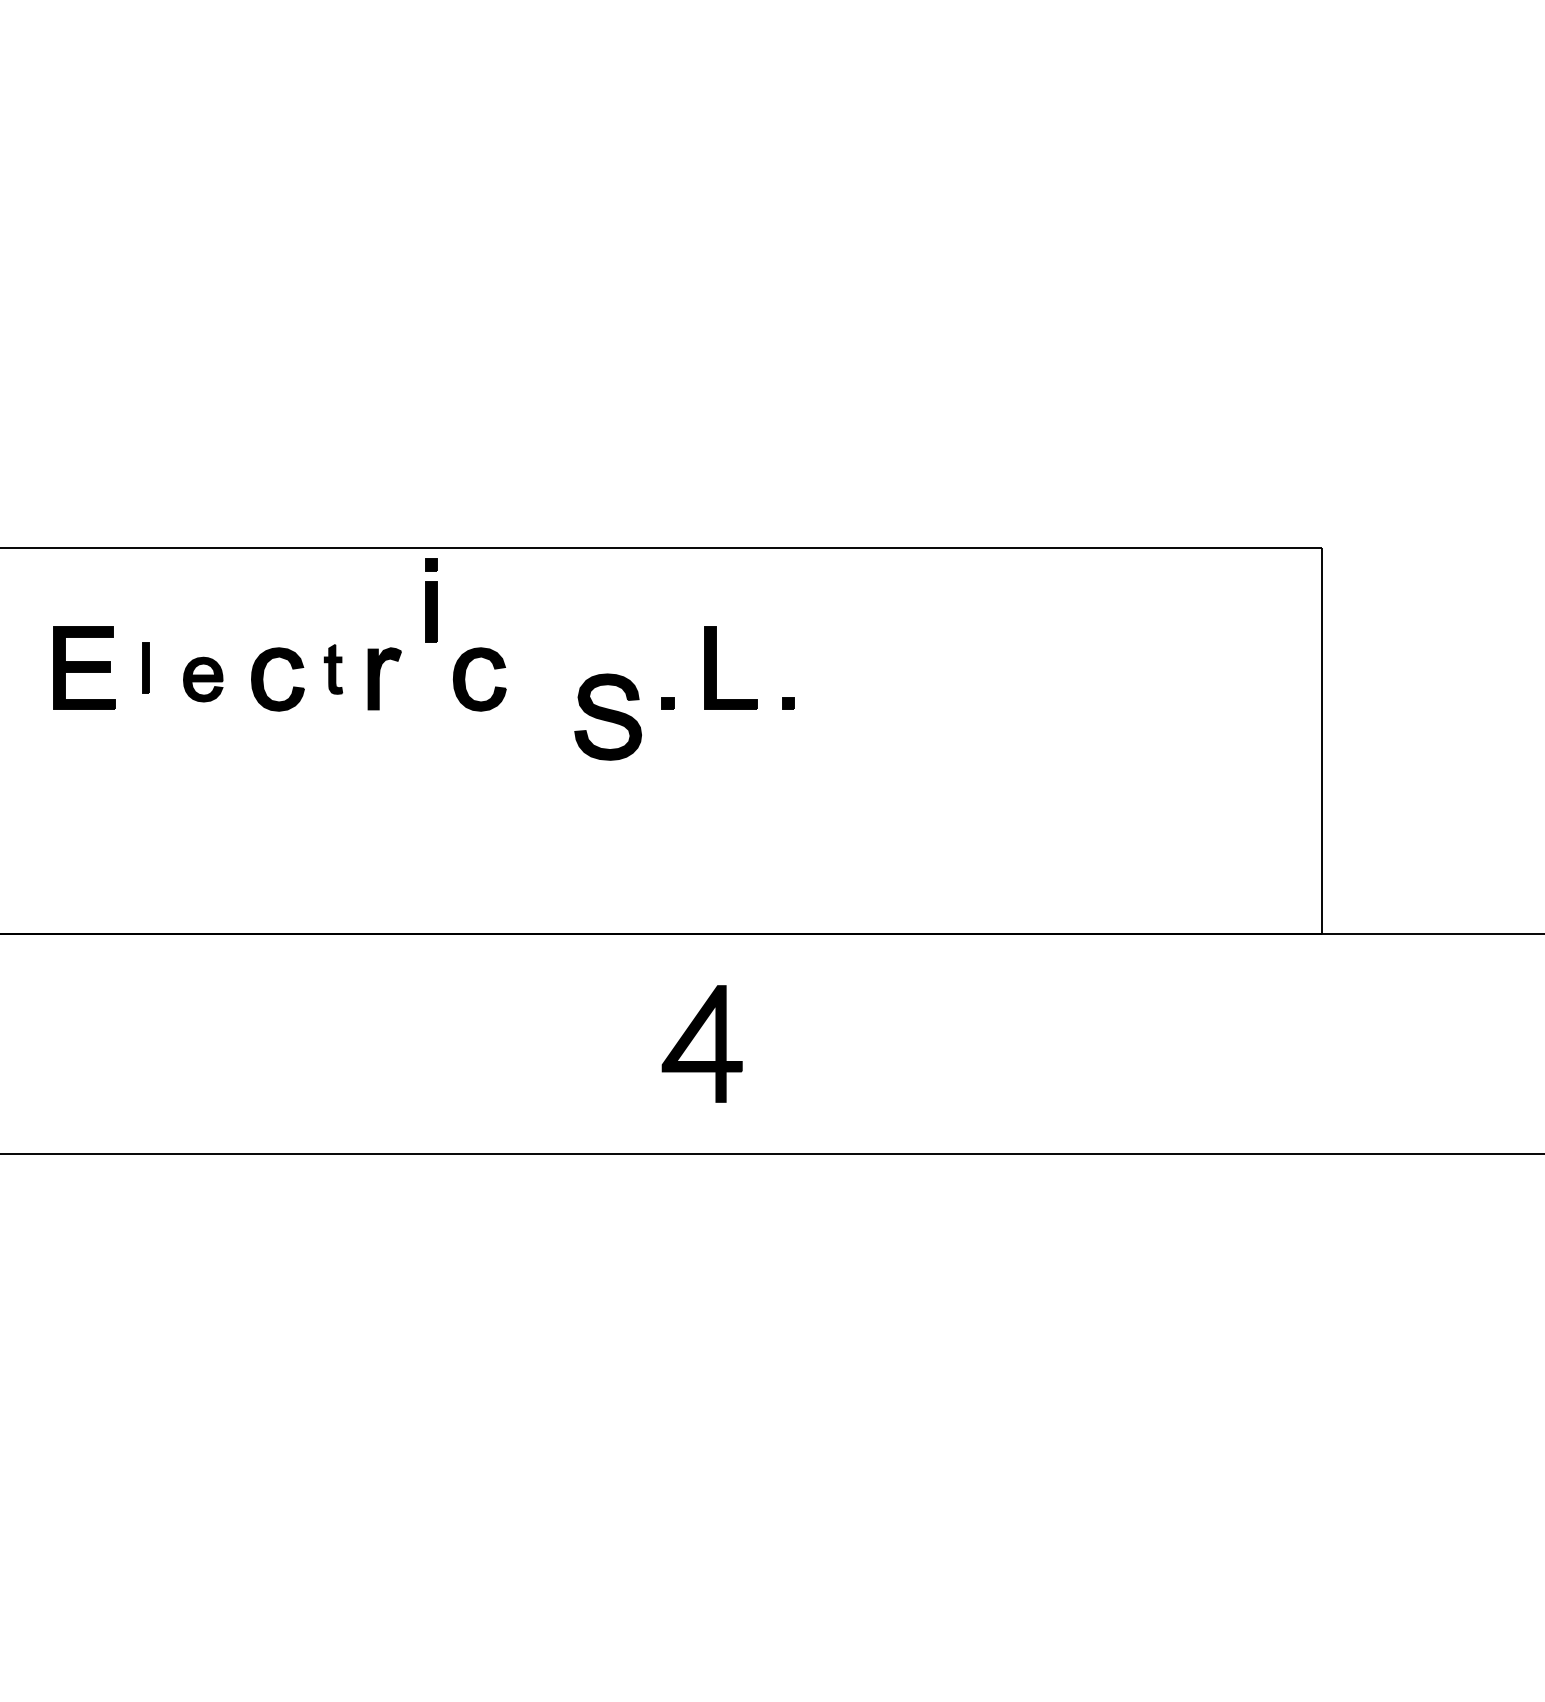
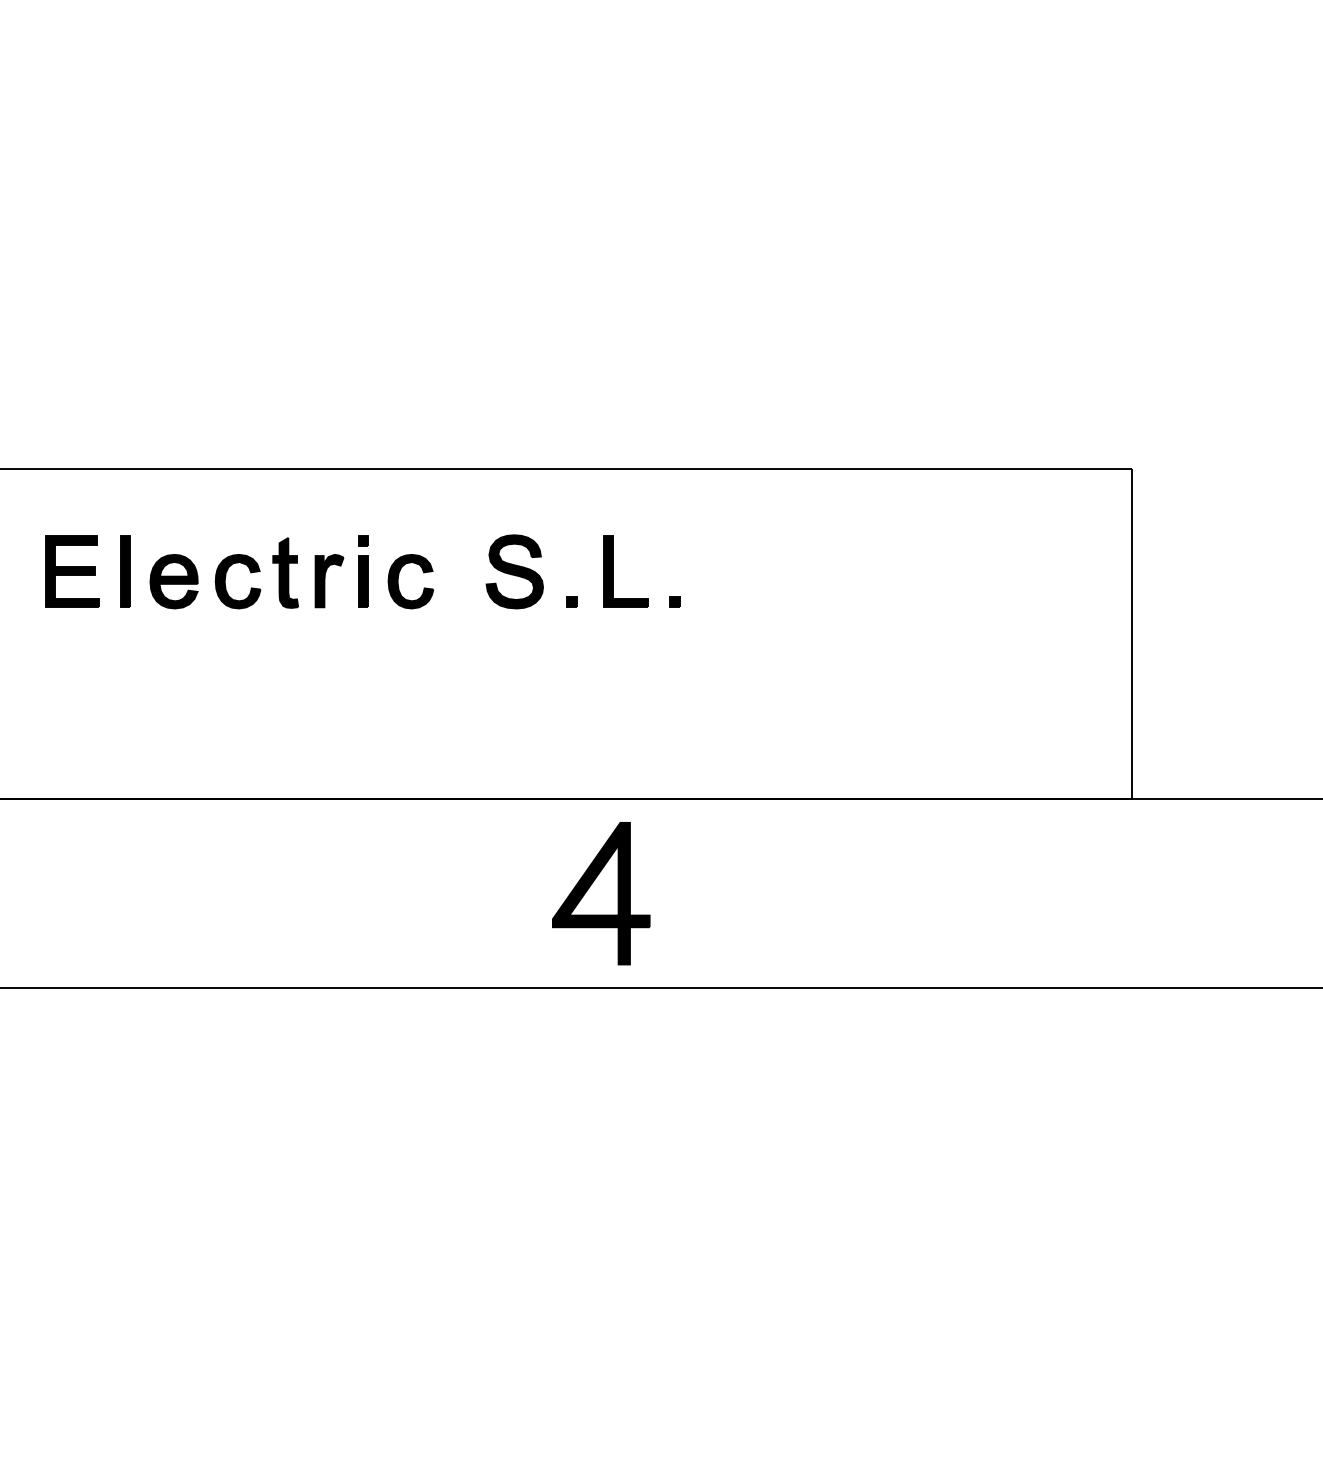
part: (431, 599) -> (363, 571), moved
part: (146, 667) -> (125, 571), size x1.67
part: (333, 668) -> (285, 572), size x1.67
part: (202, 679) -> (173, 581), size x1.43
part: (607, 716) -> (514, 571), moved
part: (702, 1043) -> (601, 893), size x1.43

